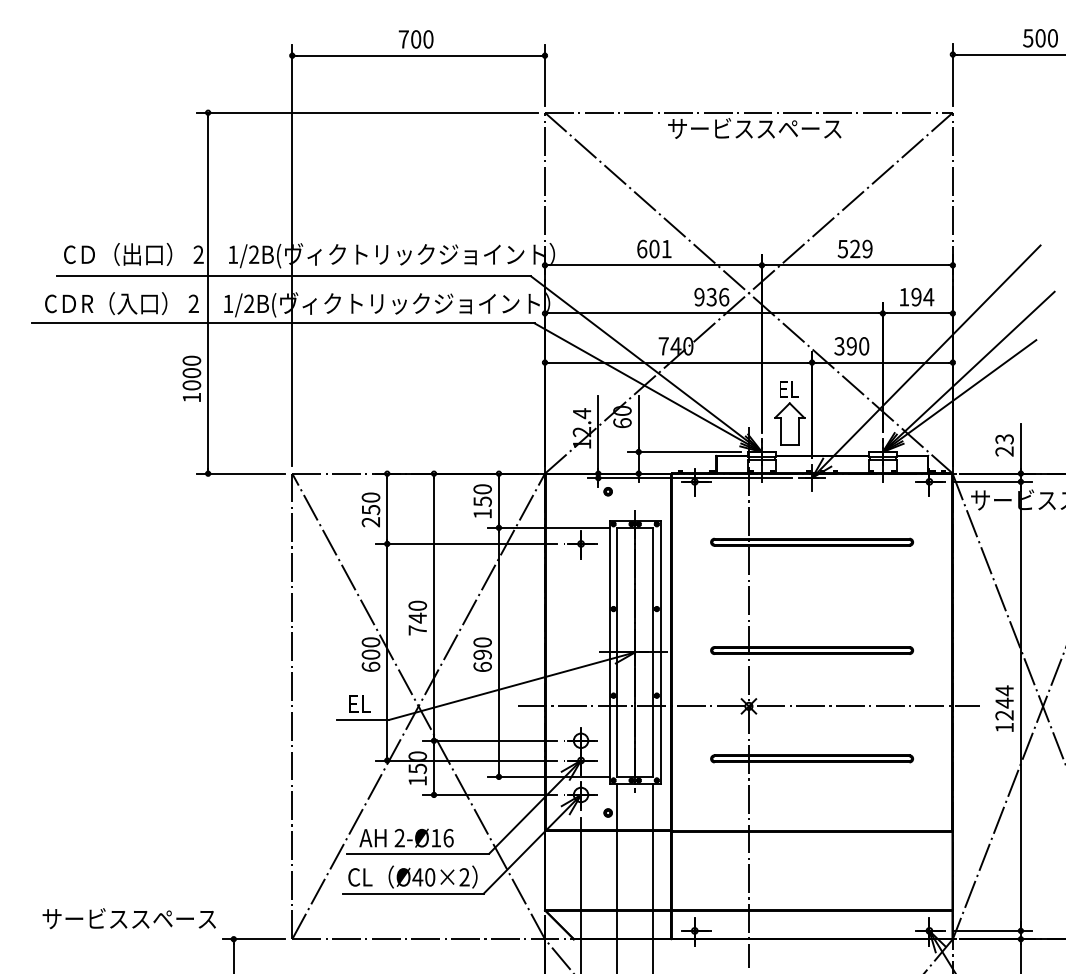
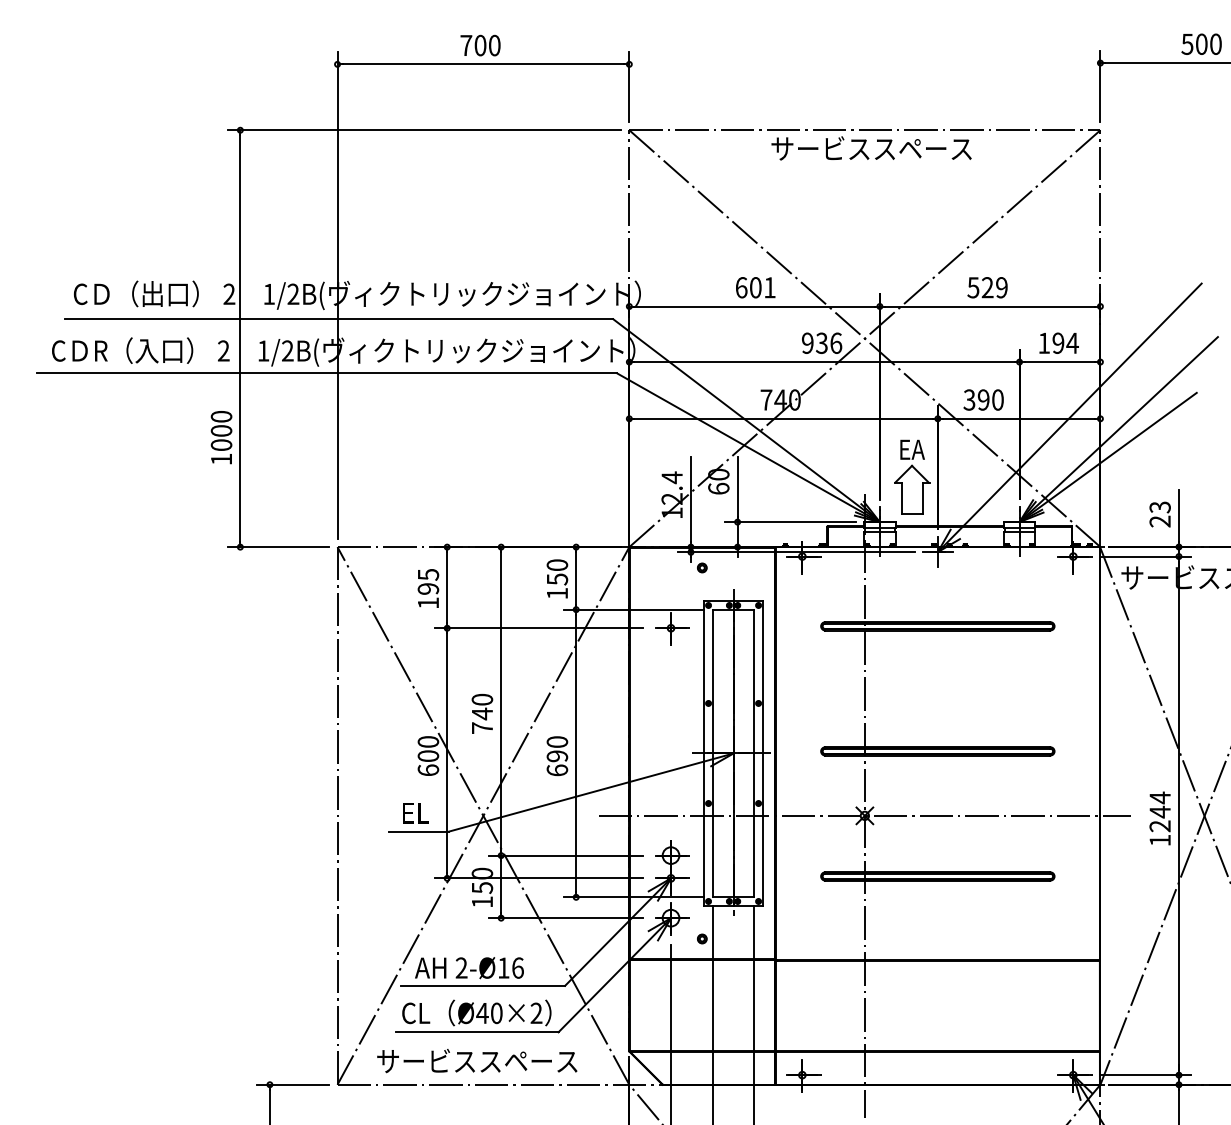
text: (789, 388) -> (911, 448), EL -> EA
text: (370, 509) -> (427, 588), 250 -> 195
text: (128, 918) -> (476, 1060), moved

